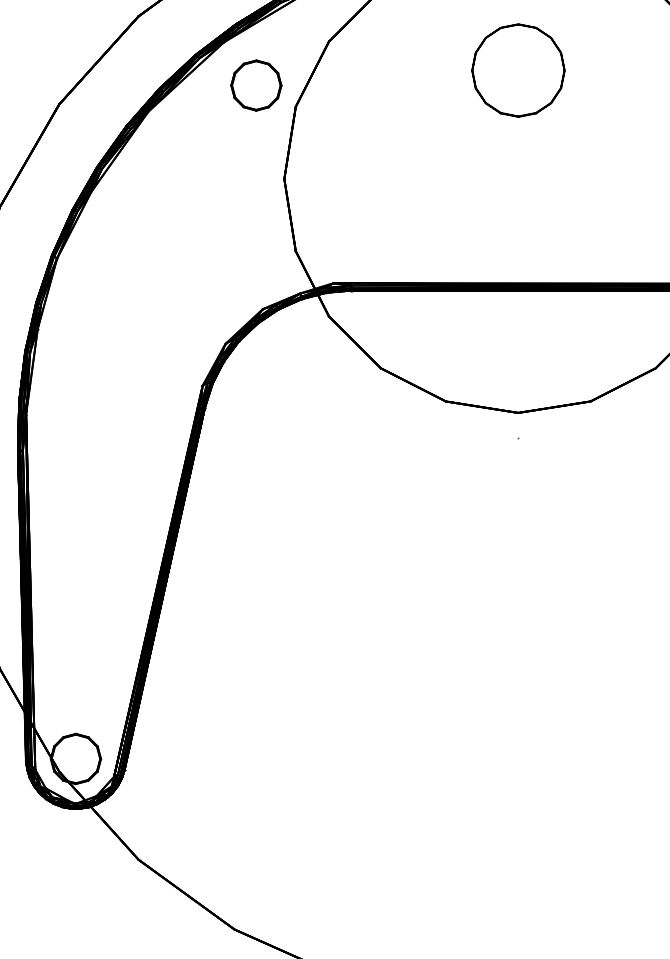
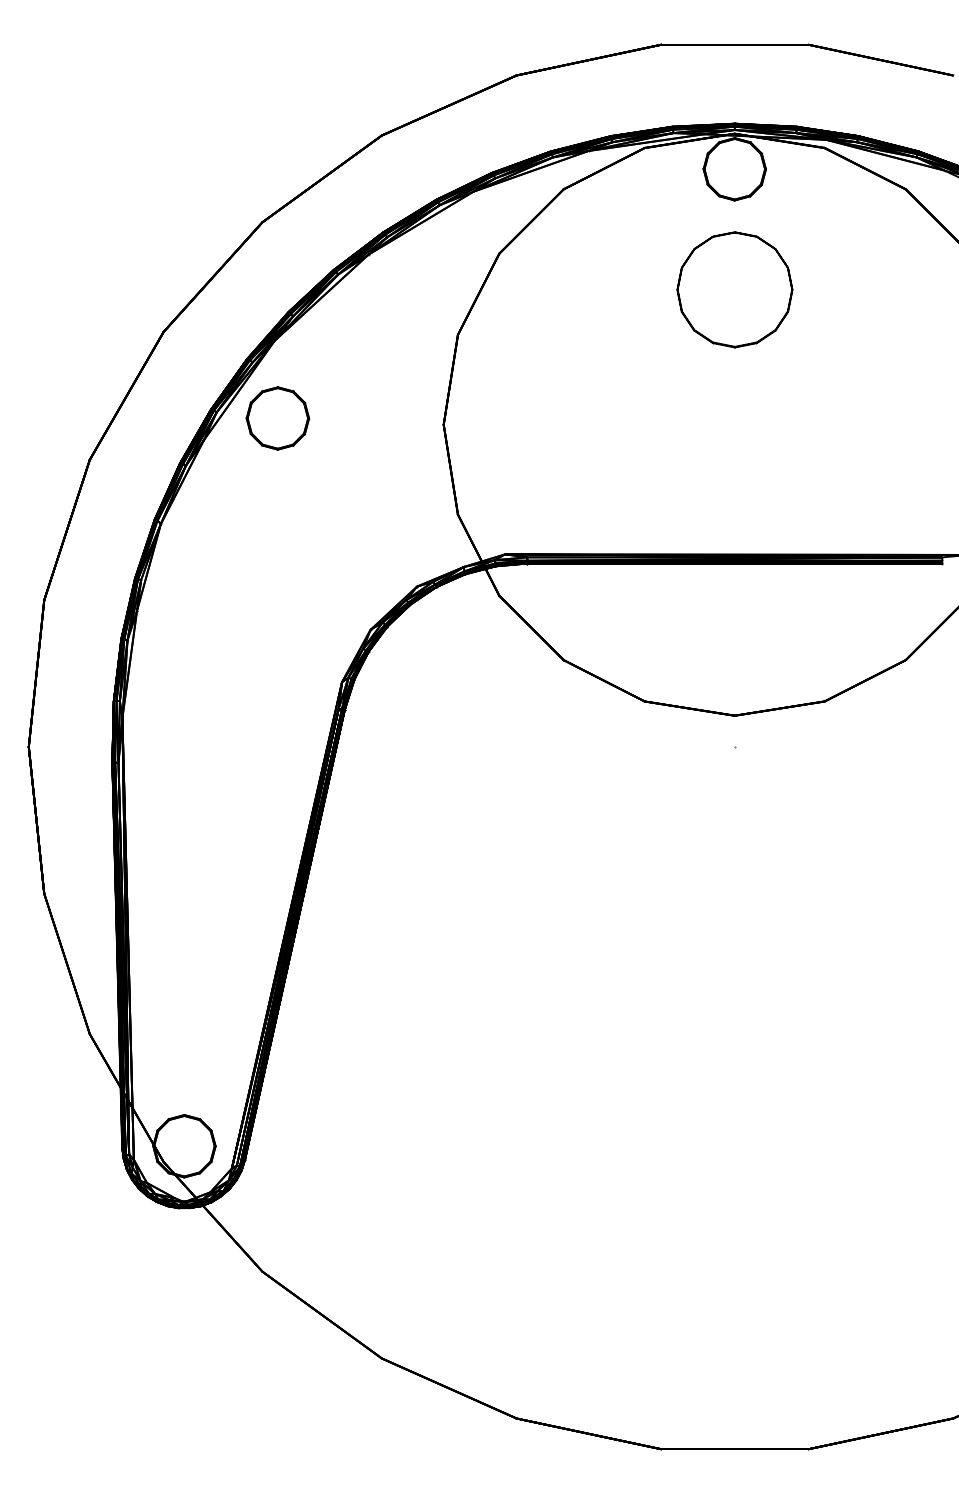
part: (256, 85) -> (277, 418), moved

